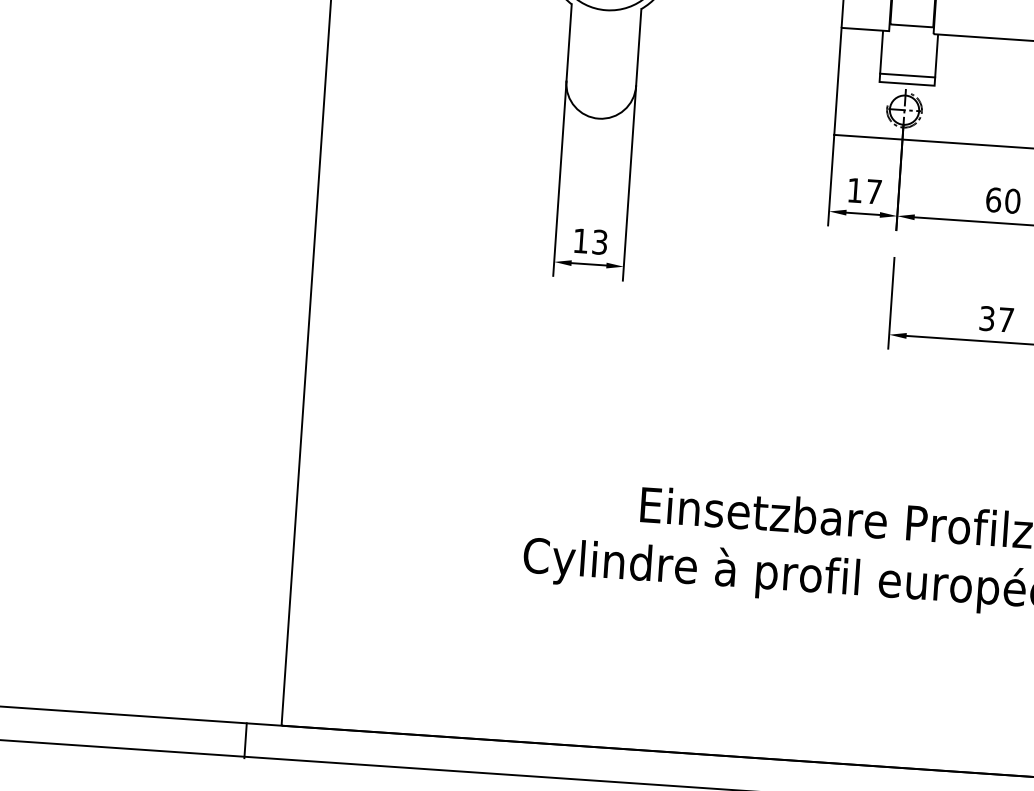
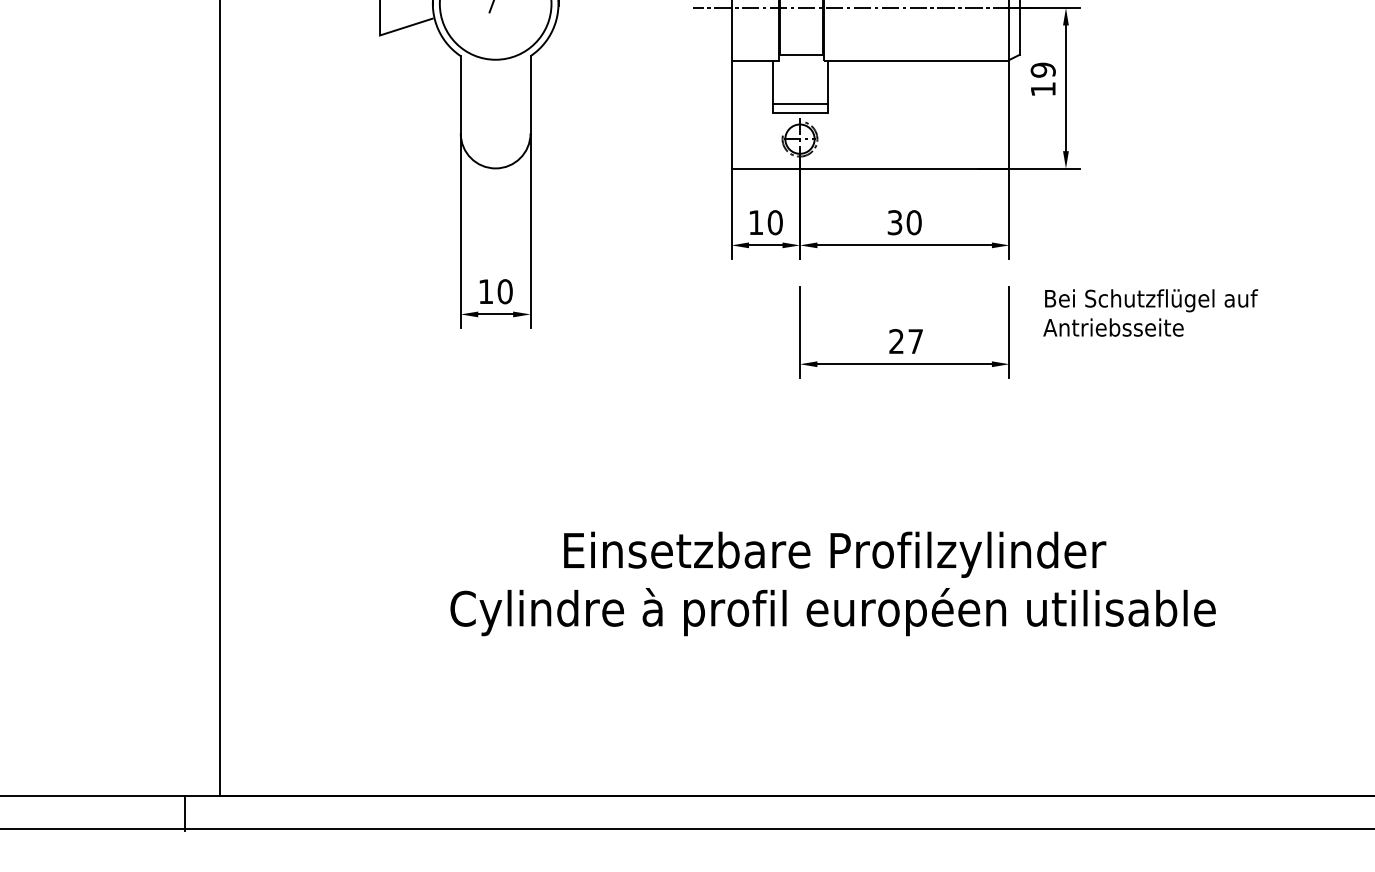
text: (873, 191) -> (774, 222), 17 -> 10
text: (993, 199) -> (894, 222), 60 -> 30
text: (599, 242) -> (504, 291), 13 -> 10
text: (987, 318) -> (896, 341), 37 -> 27

